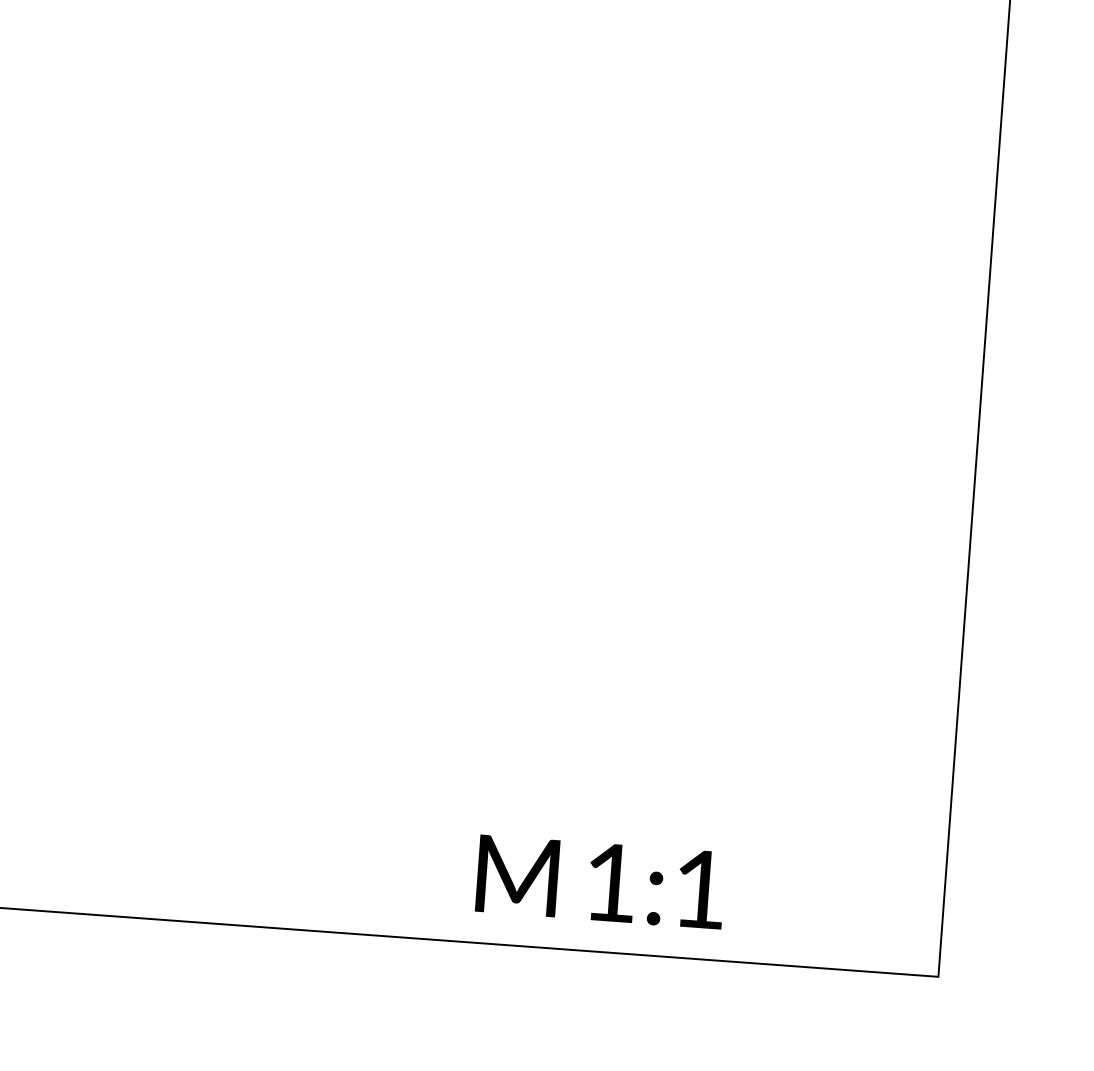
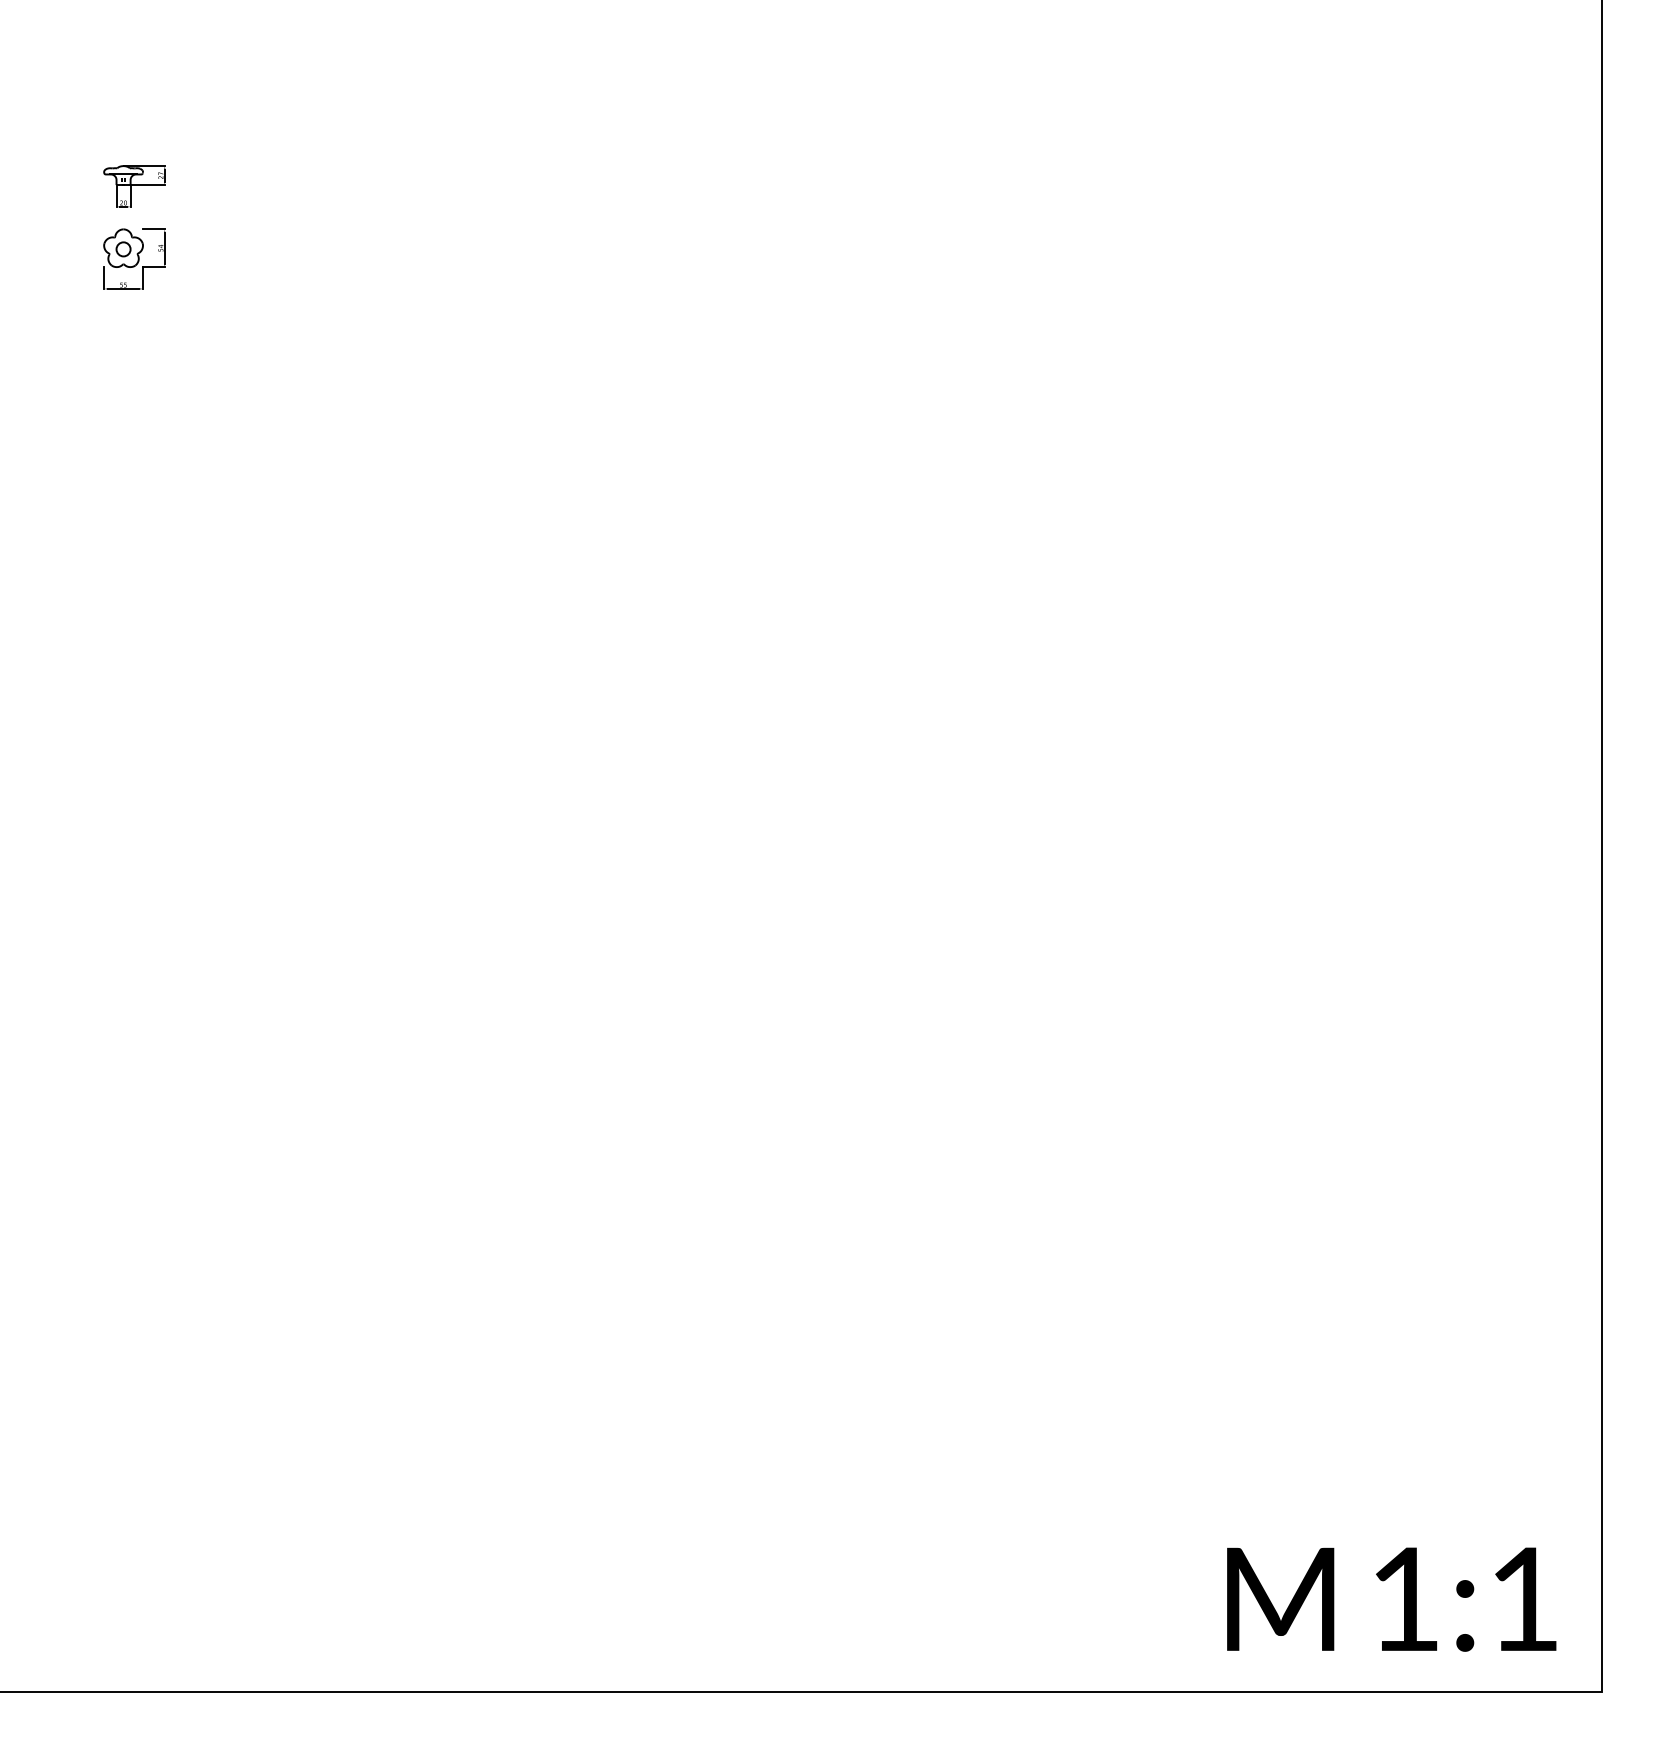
text: (600, 882) -> (1391, 1599), moved

